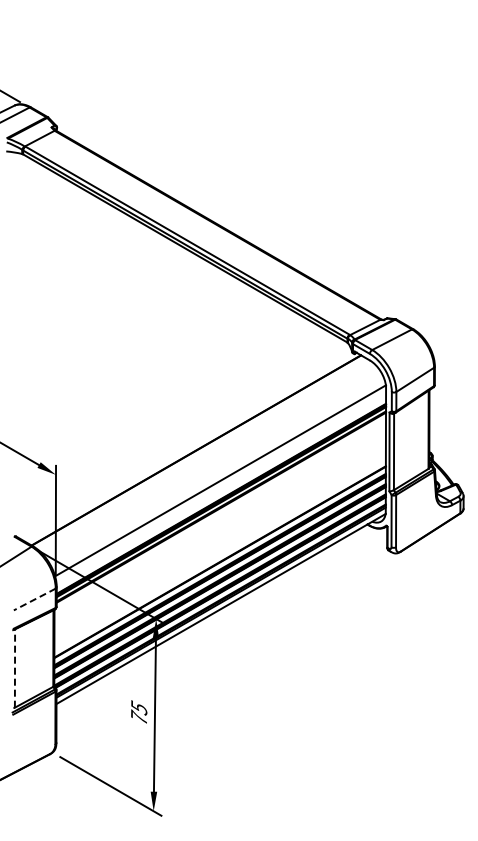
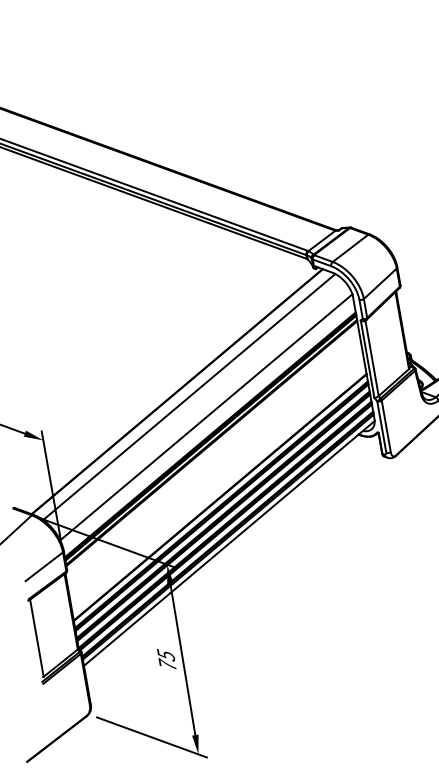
line: (206, 457) -> (188, 396), added
line: (34, 599) -> (44, 566), dashed -> solid
line: (15, 667) -> (37, 637), dashed -> solid

